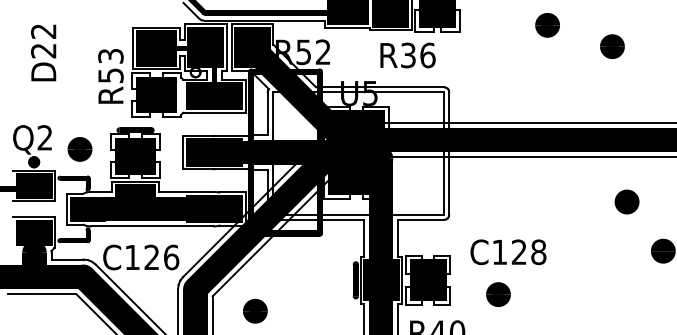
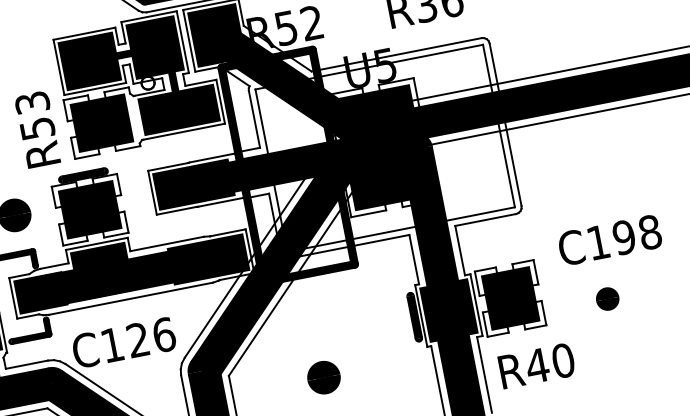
text: (110, 76) -> (37, 129), moved
text: (518, 252) -> (623, 238), C128 -> C198
part: (498, 294) -> (607, 298), size x0.7
part: (255, 310) -> (323, 376), moved

